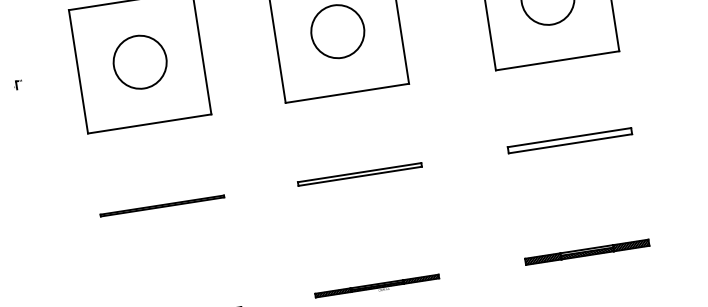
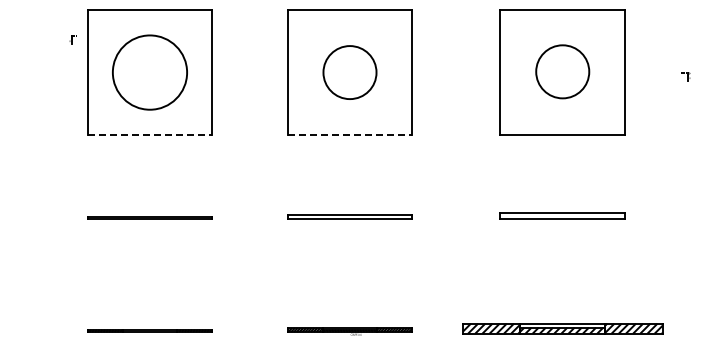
circle: (139, 62) -> (149, 72), size x1.4
part: (16, 85) -> (72, 39), moved
line: (347, 93) -> (350, 135), solid -> dashed
line: (150, 124) -> (150, 135), solid -> dashed
part: (586, 252) -> (562, 328), size x1.6

